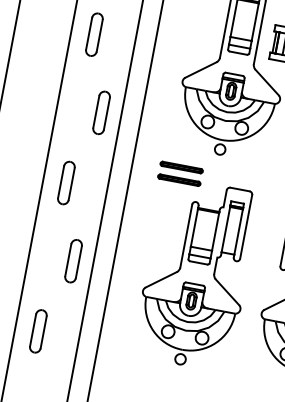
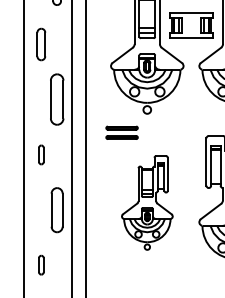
part: (100, 112) -> (56, 99), size x1.6
part: (66, 182) -> (41, 154), size x0.6
part: (72, 260) -> (56, 209), size x1.4
part: (196, 273) -> (147, 202), size x0.7
part: (38, 330) -> (41, 264), size x0.6

